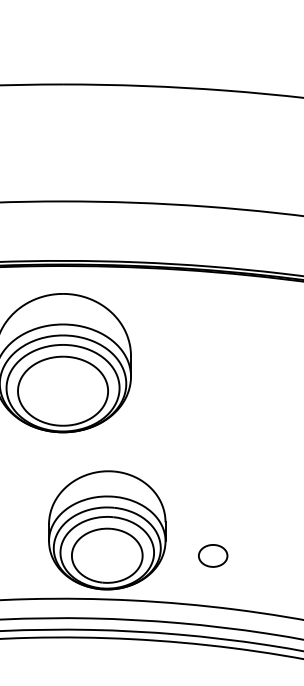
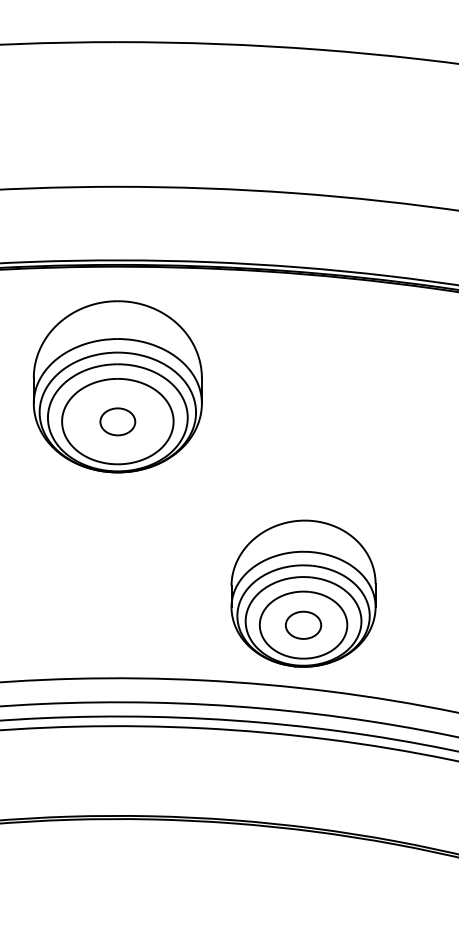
part: (62, 391) -> (117, 421), added
part: (107, 530) -> (303, 593), moved

